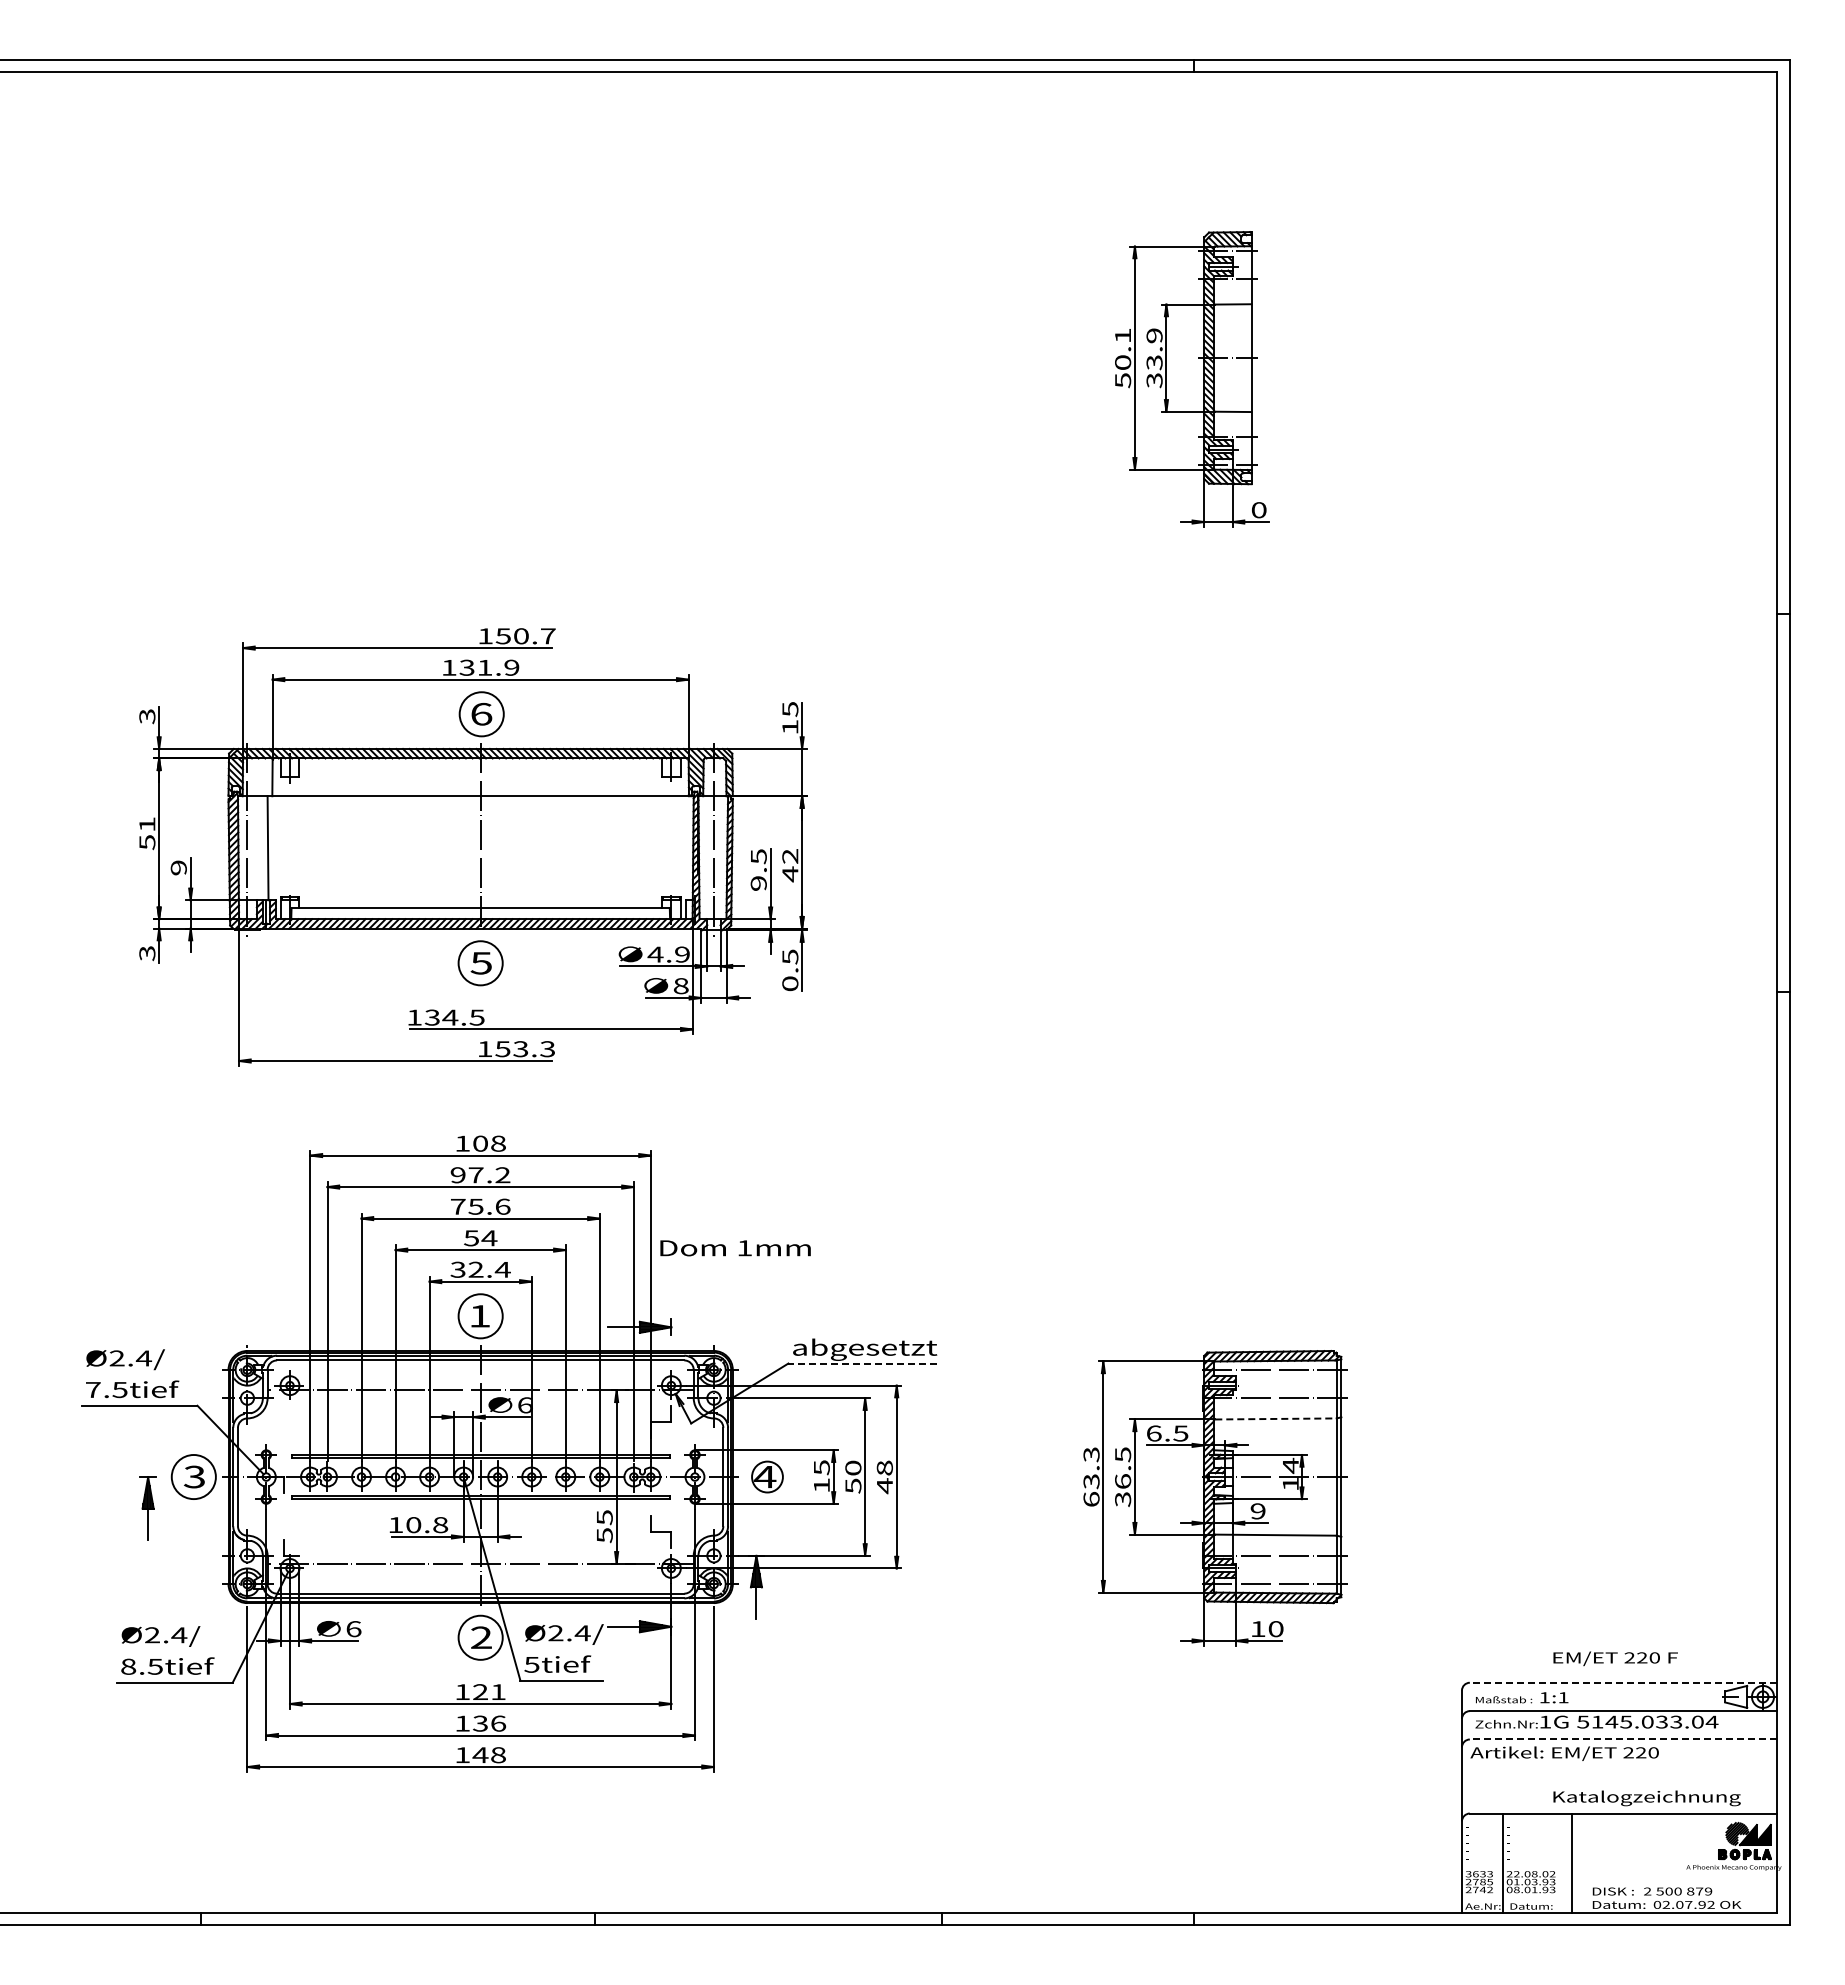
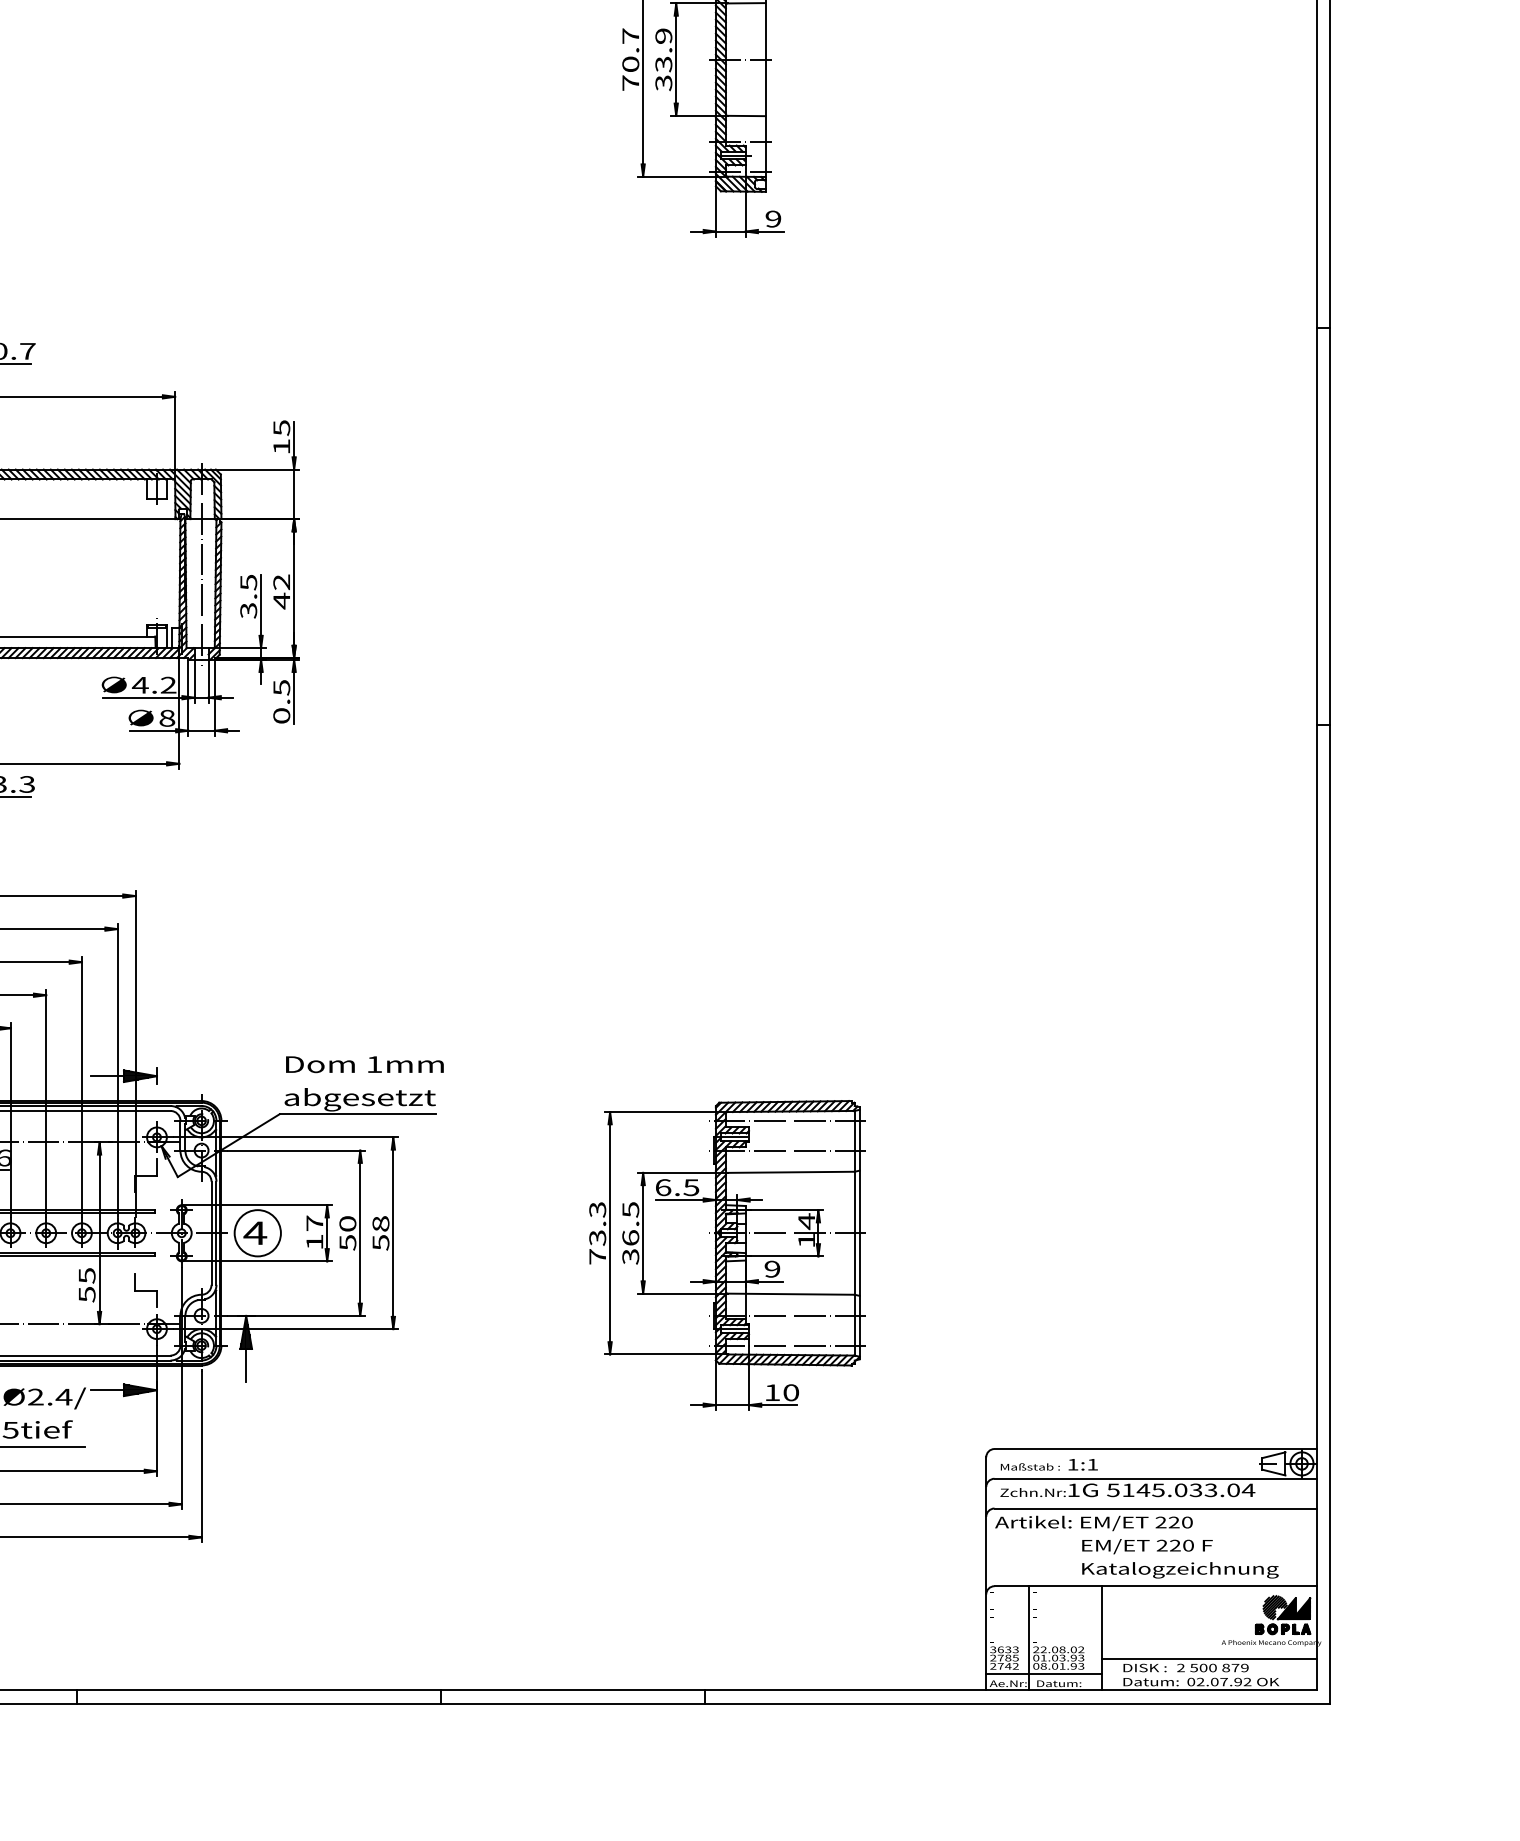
text: (1123, 358) -> (631, 60), 50.1 -> 70.7
text: (1258, 510) -> (772, 219), 0 -> 9
text: (758, 883) -> (248, 610), 9.5 -> 3.5
text: (682, 954) -> (168, 685), 4.9 -> 4.2
text: (735, 1248) -> (364, 1064), moved
line: (862, 1363) -> (357, 1114), dashed -> solid
line: (1275, 1418) -> (790, 1171), dashed -> solid
text: (821, 1467) -> (314, 1223), 15 -> 17
circle: (767, 1477) -> (257, 1233), size x1.43
text: (884, 1486) -> (380, 1243), 48 -> 58
text: (1091, 1498) -> (597, 1255), 63.3 -> 73.3
text: (1615, 1658) -> (1147, 1546), moved
line: (1623, 1682) -> (1155, 1448), dashed -> solid
line: (1623, 1739) -> (1155, 1508), dashed -> solid
line: (1674, 1882) -> (1209, 1658), added
line: (1516, 1897) -> (1043, 1674), added

